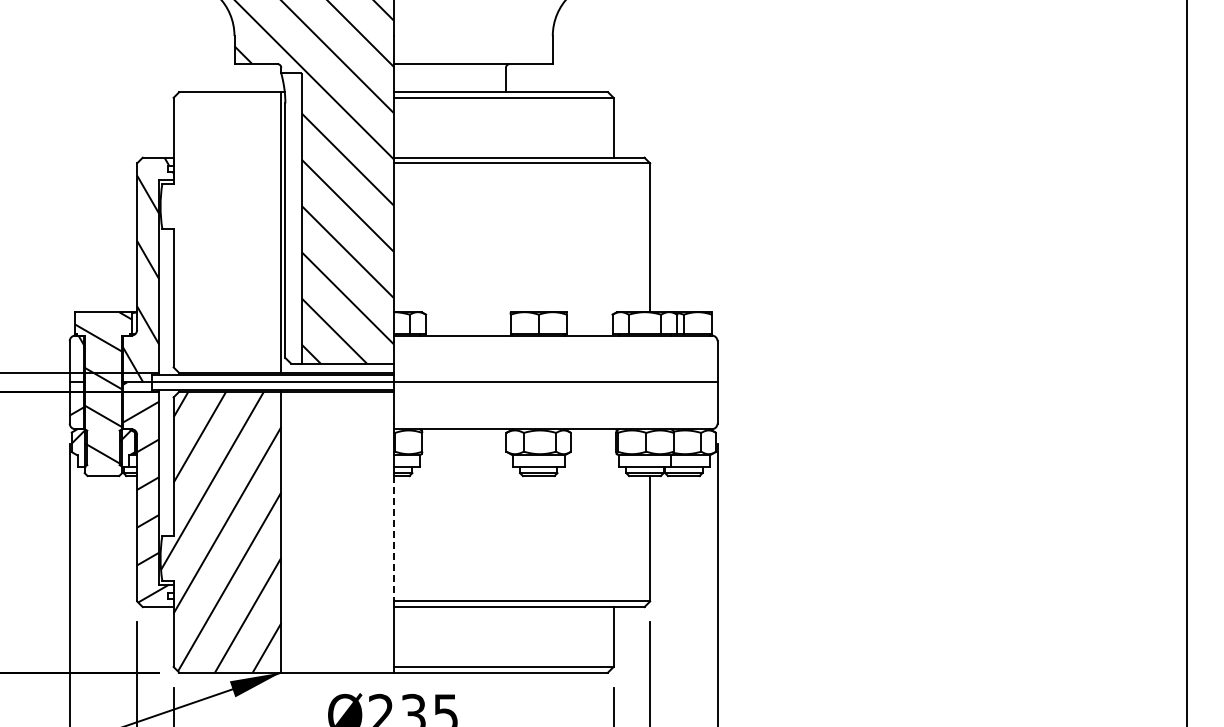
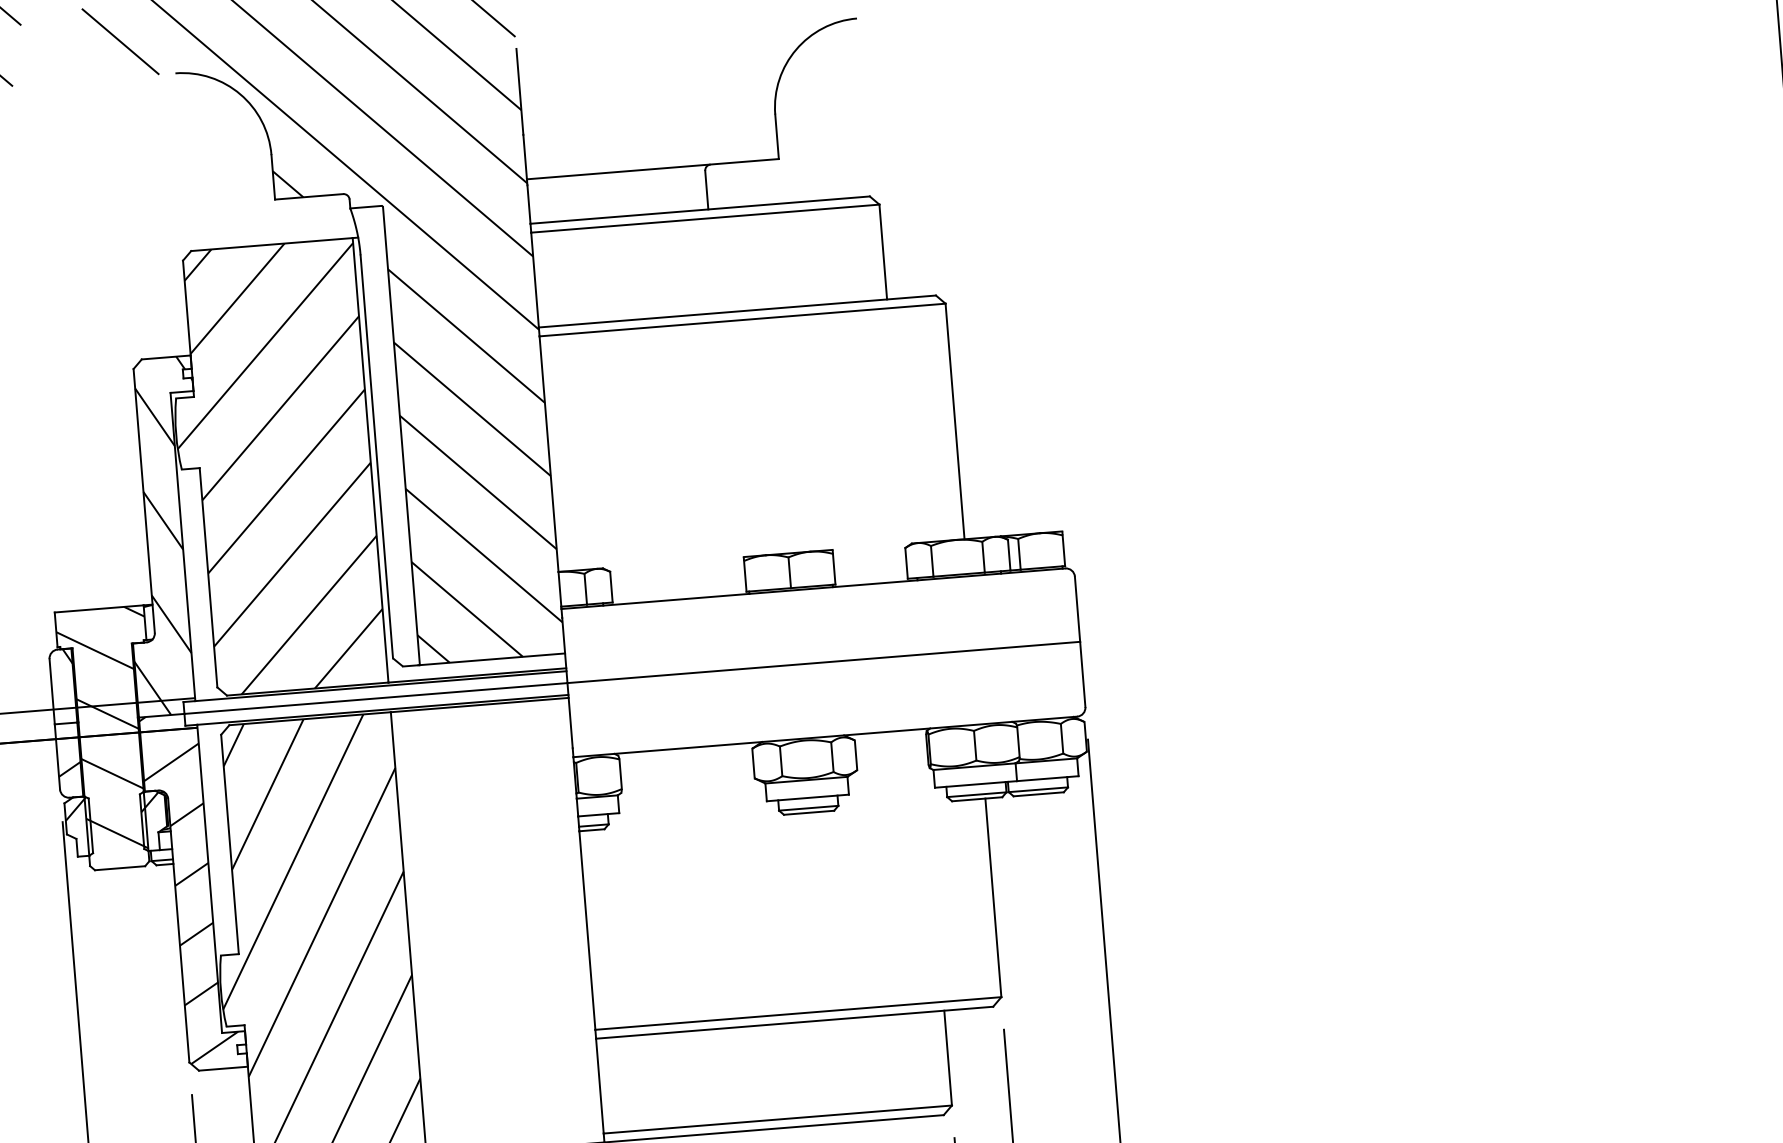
hatch: (220, 232) -> (274, 467), added
line: (393, 538) -> (587, 930), dashed -> solid

